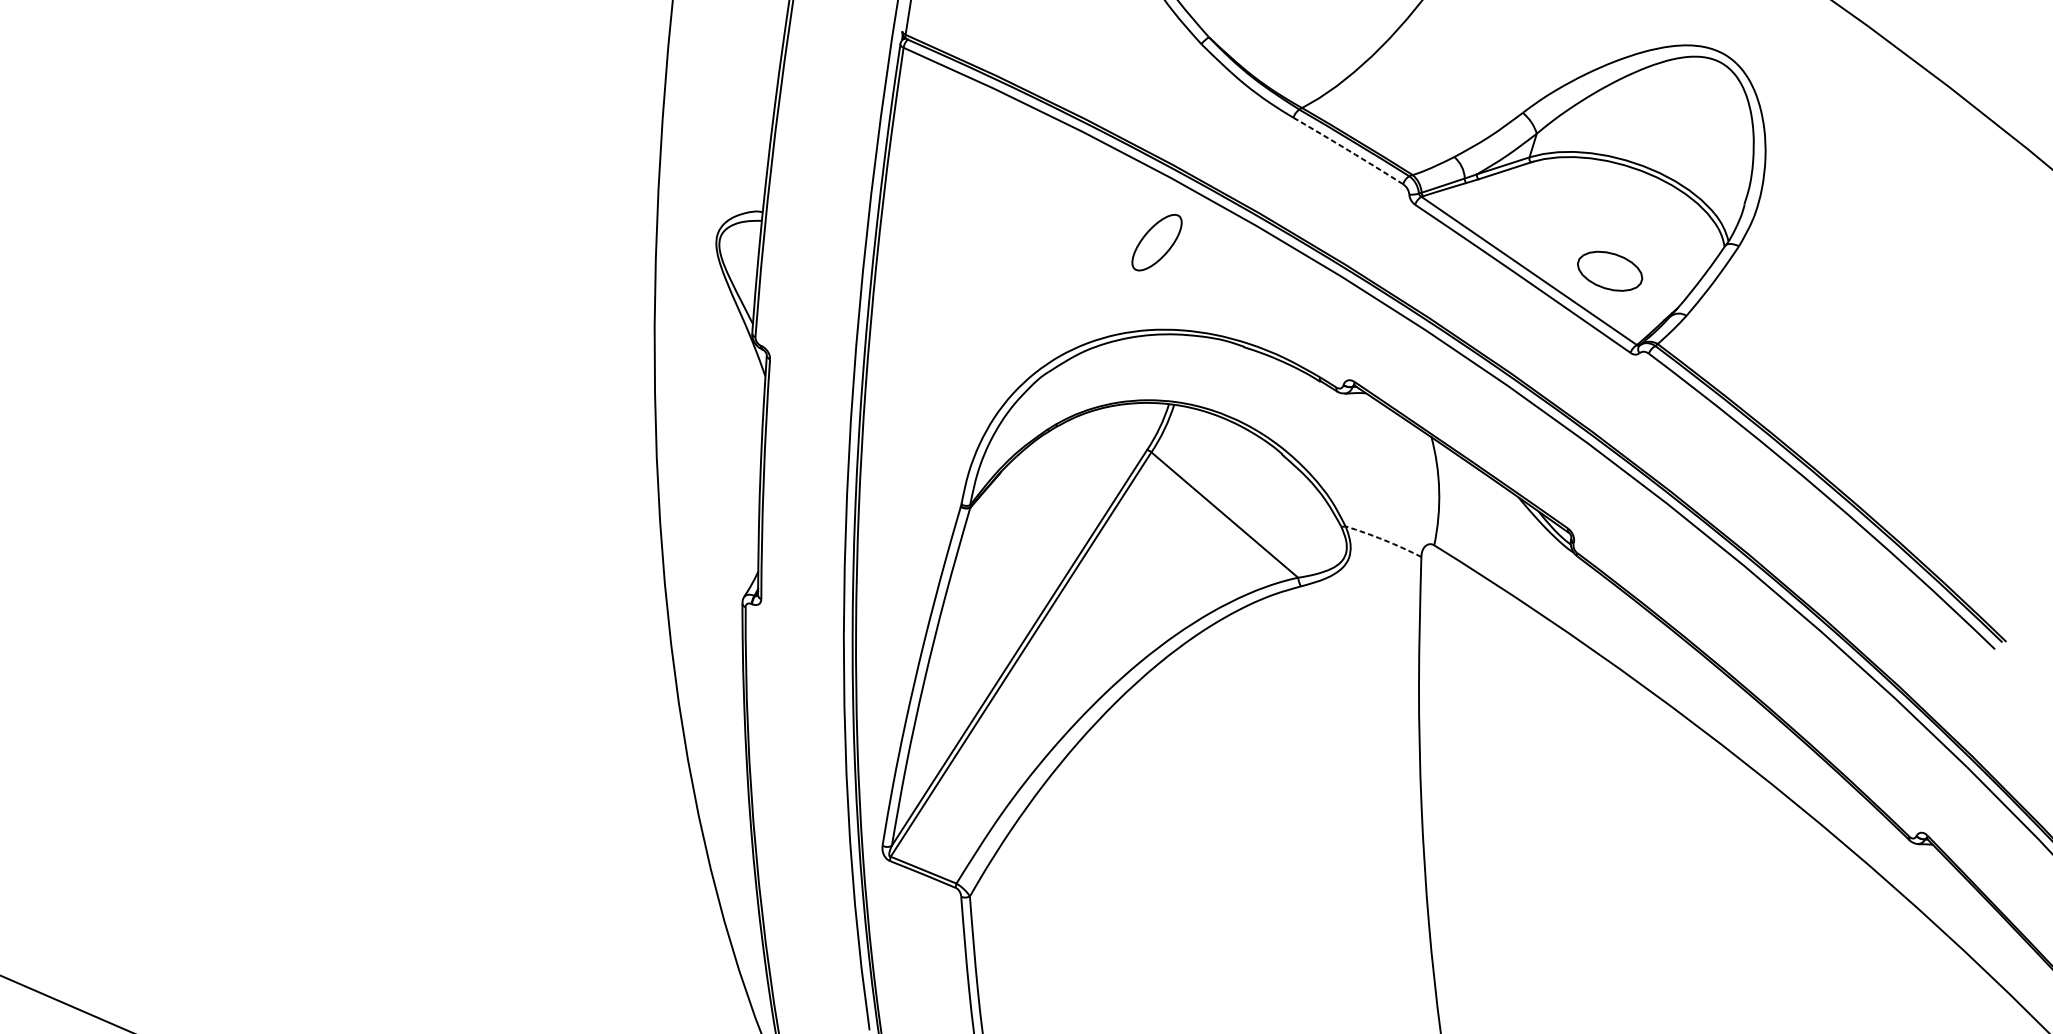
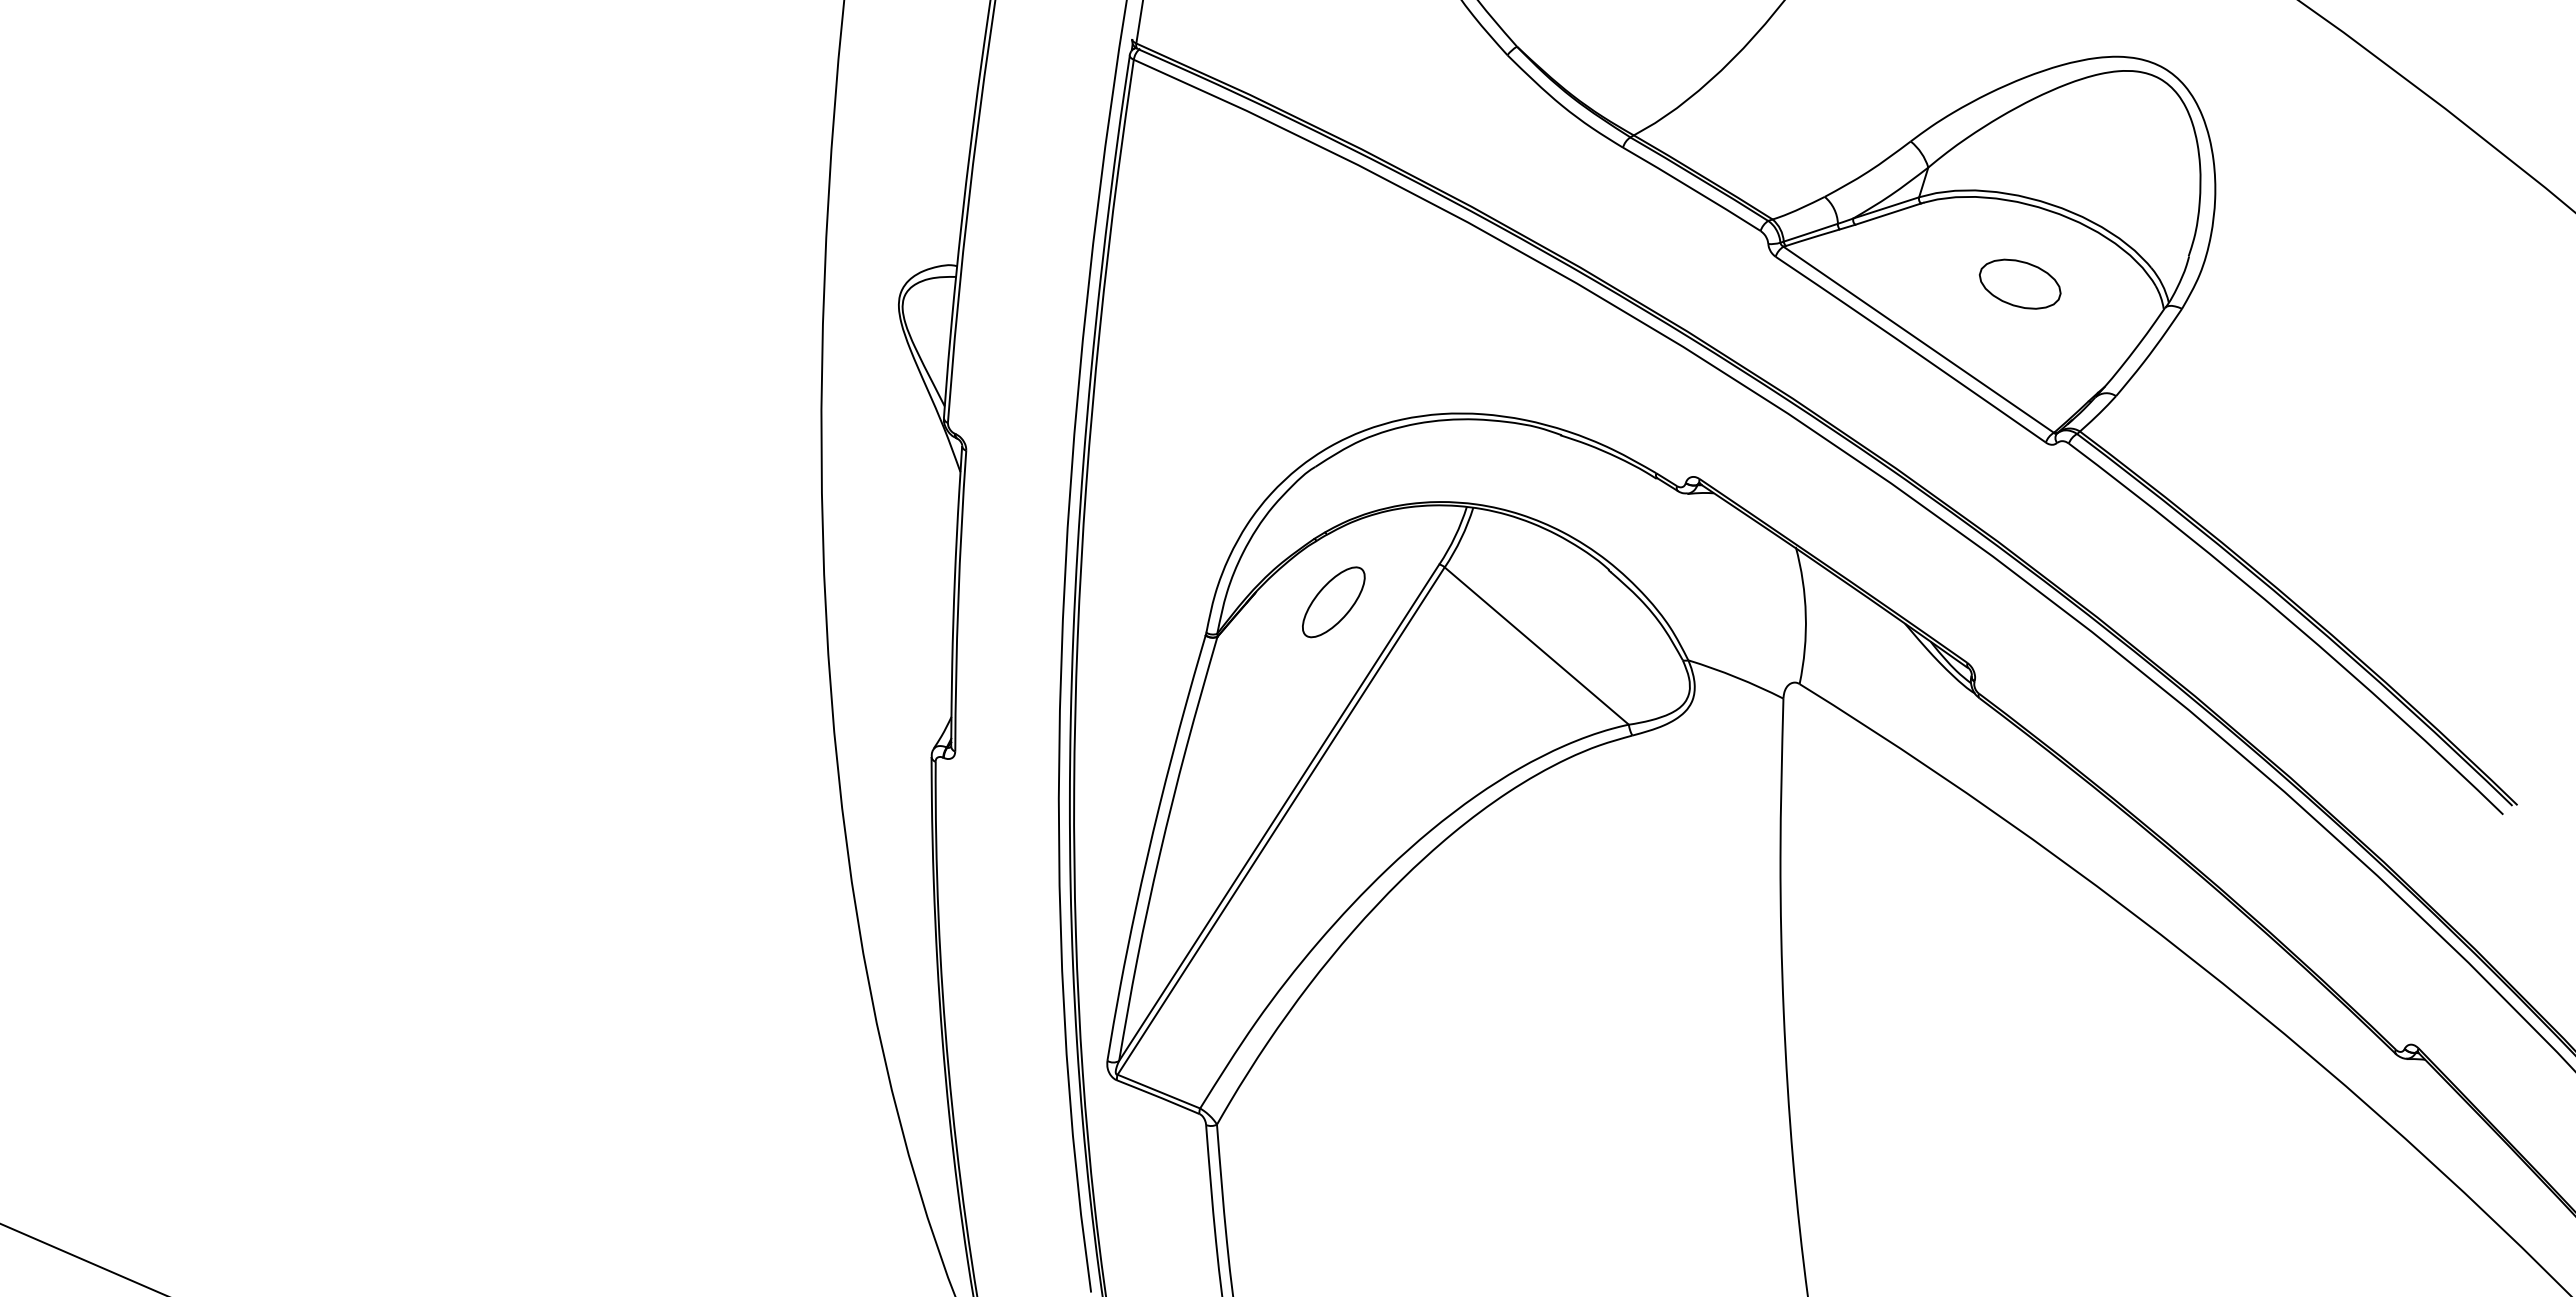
arc: (1348, 150) -> (1692, 188), dashed -> solid
part: (1156, 242) -> (1333, 602), moved
part: (1609, 270) -> (2019, 283), moved
arc: (1383, 540) -> (1736, 677), dashed -> solid

